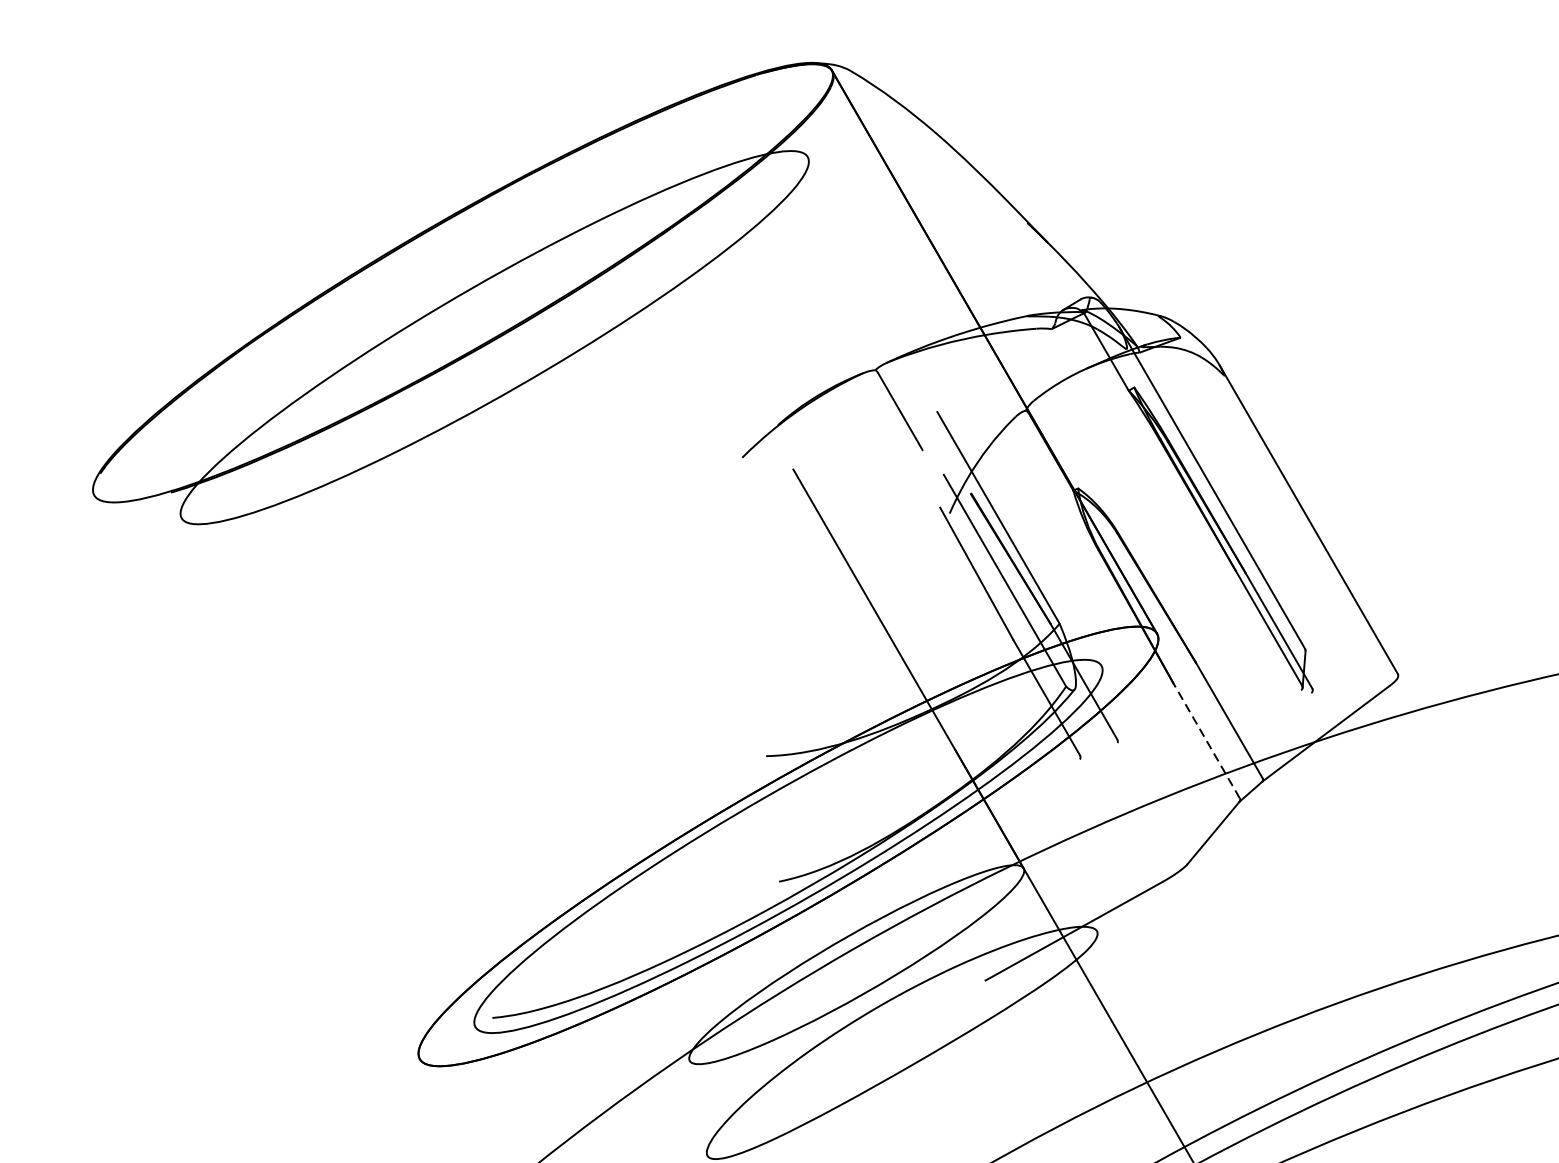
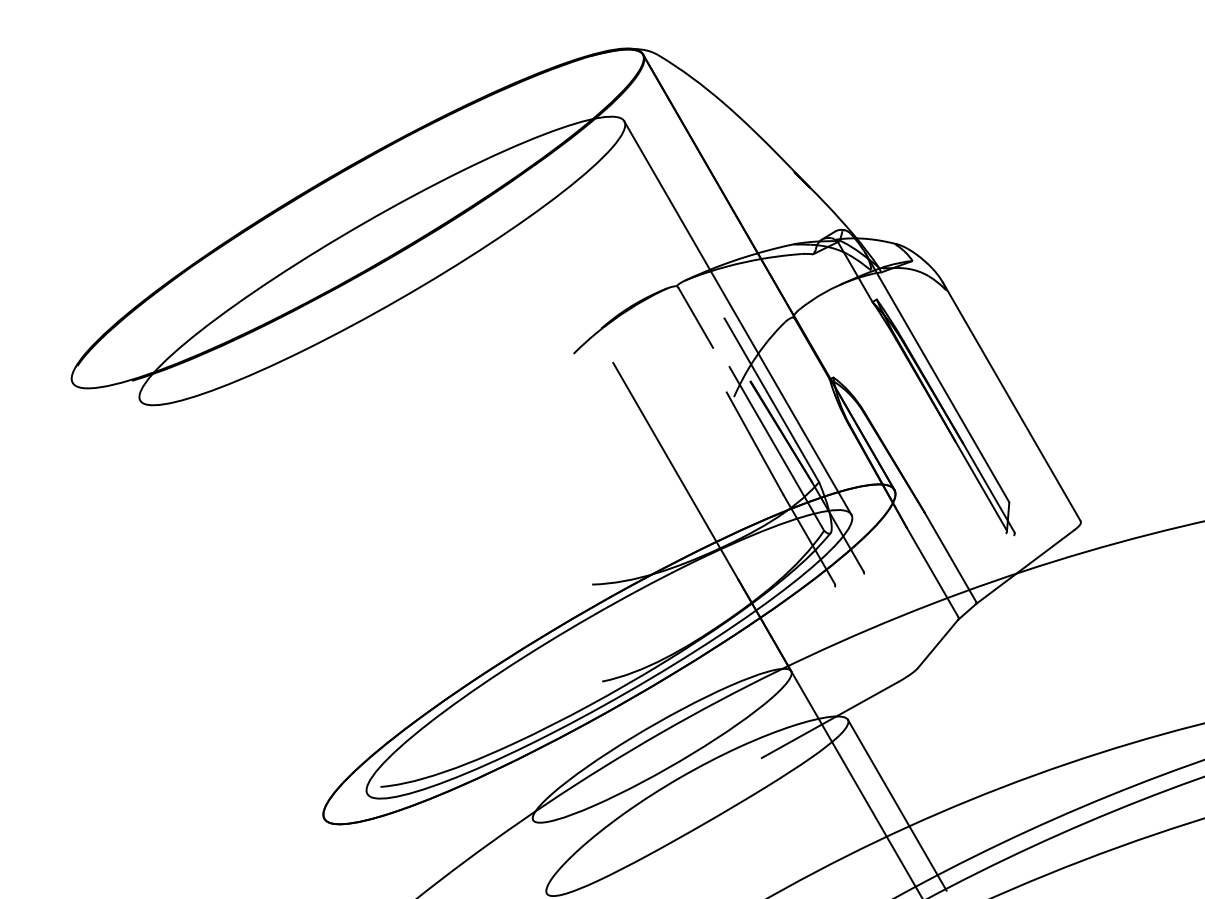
line: (954, 410) -> (737, 317), added
line: (1206, 740) -> (932, 572), dashed -> solid
line: (1159, 1040) -> (896, 804), added

